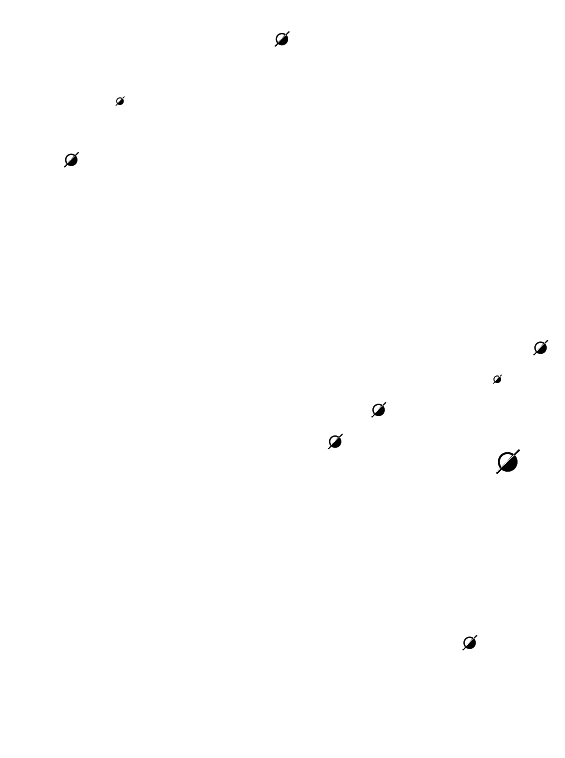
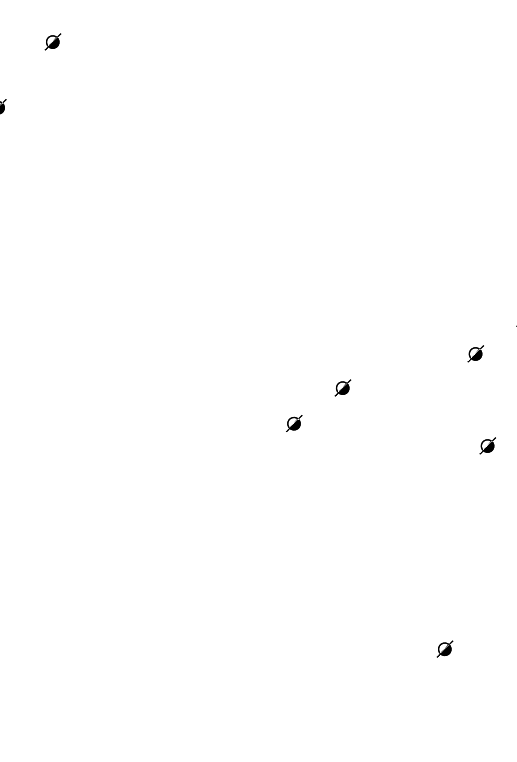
part: (119, 100) -> (52, 41), size x1.67
part: (497, 378) -> (476, 352), size x1.67
part: (507, 460) -> (487, 444), size x0.62

